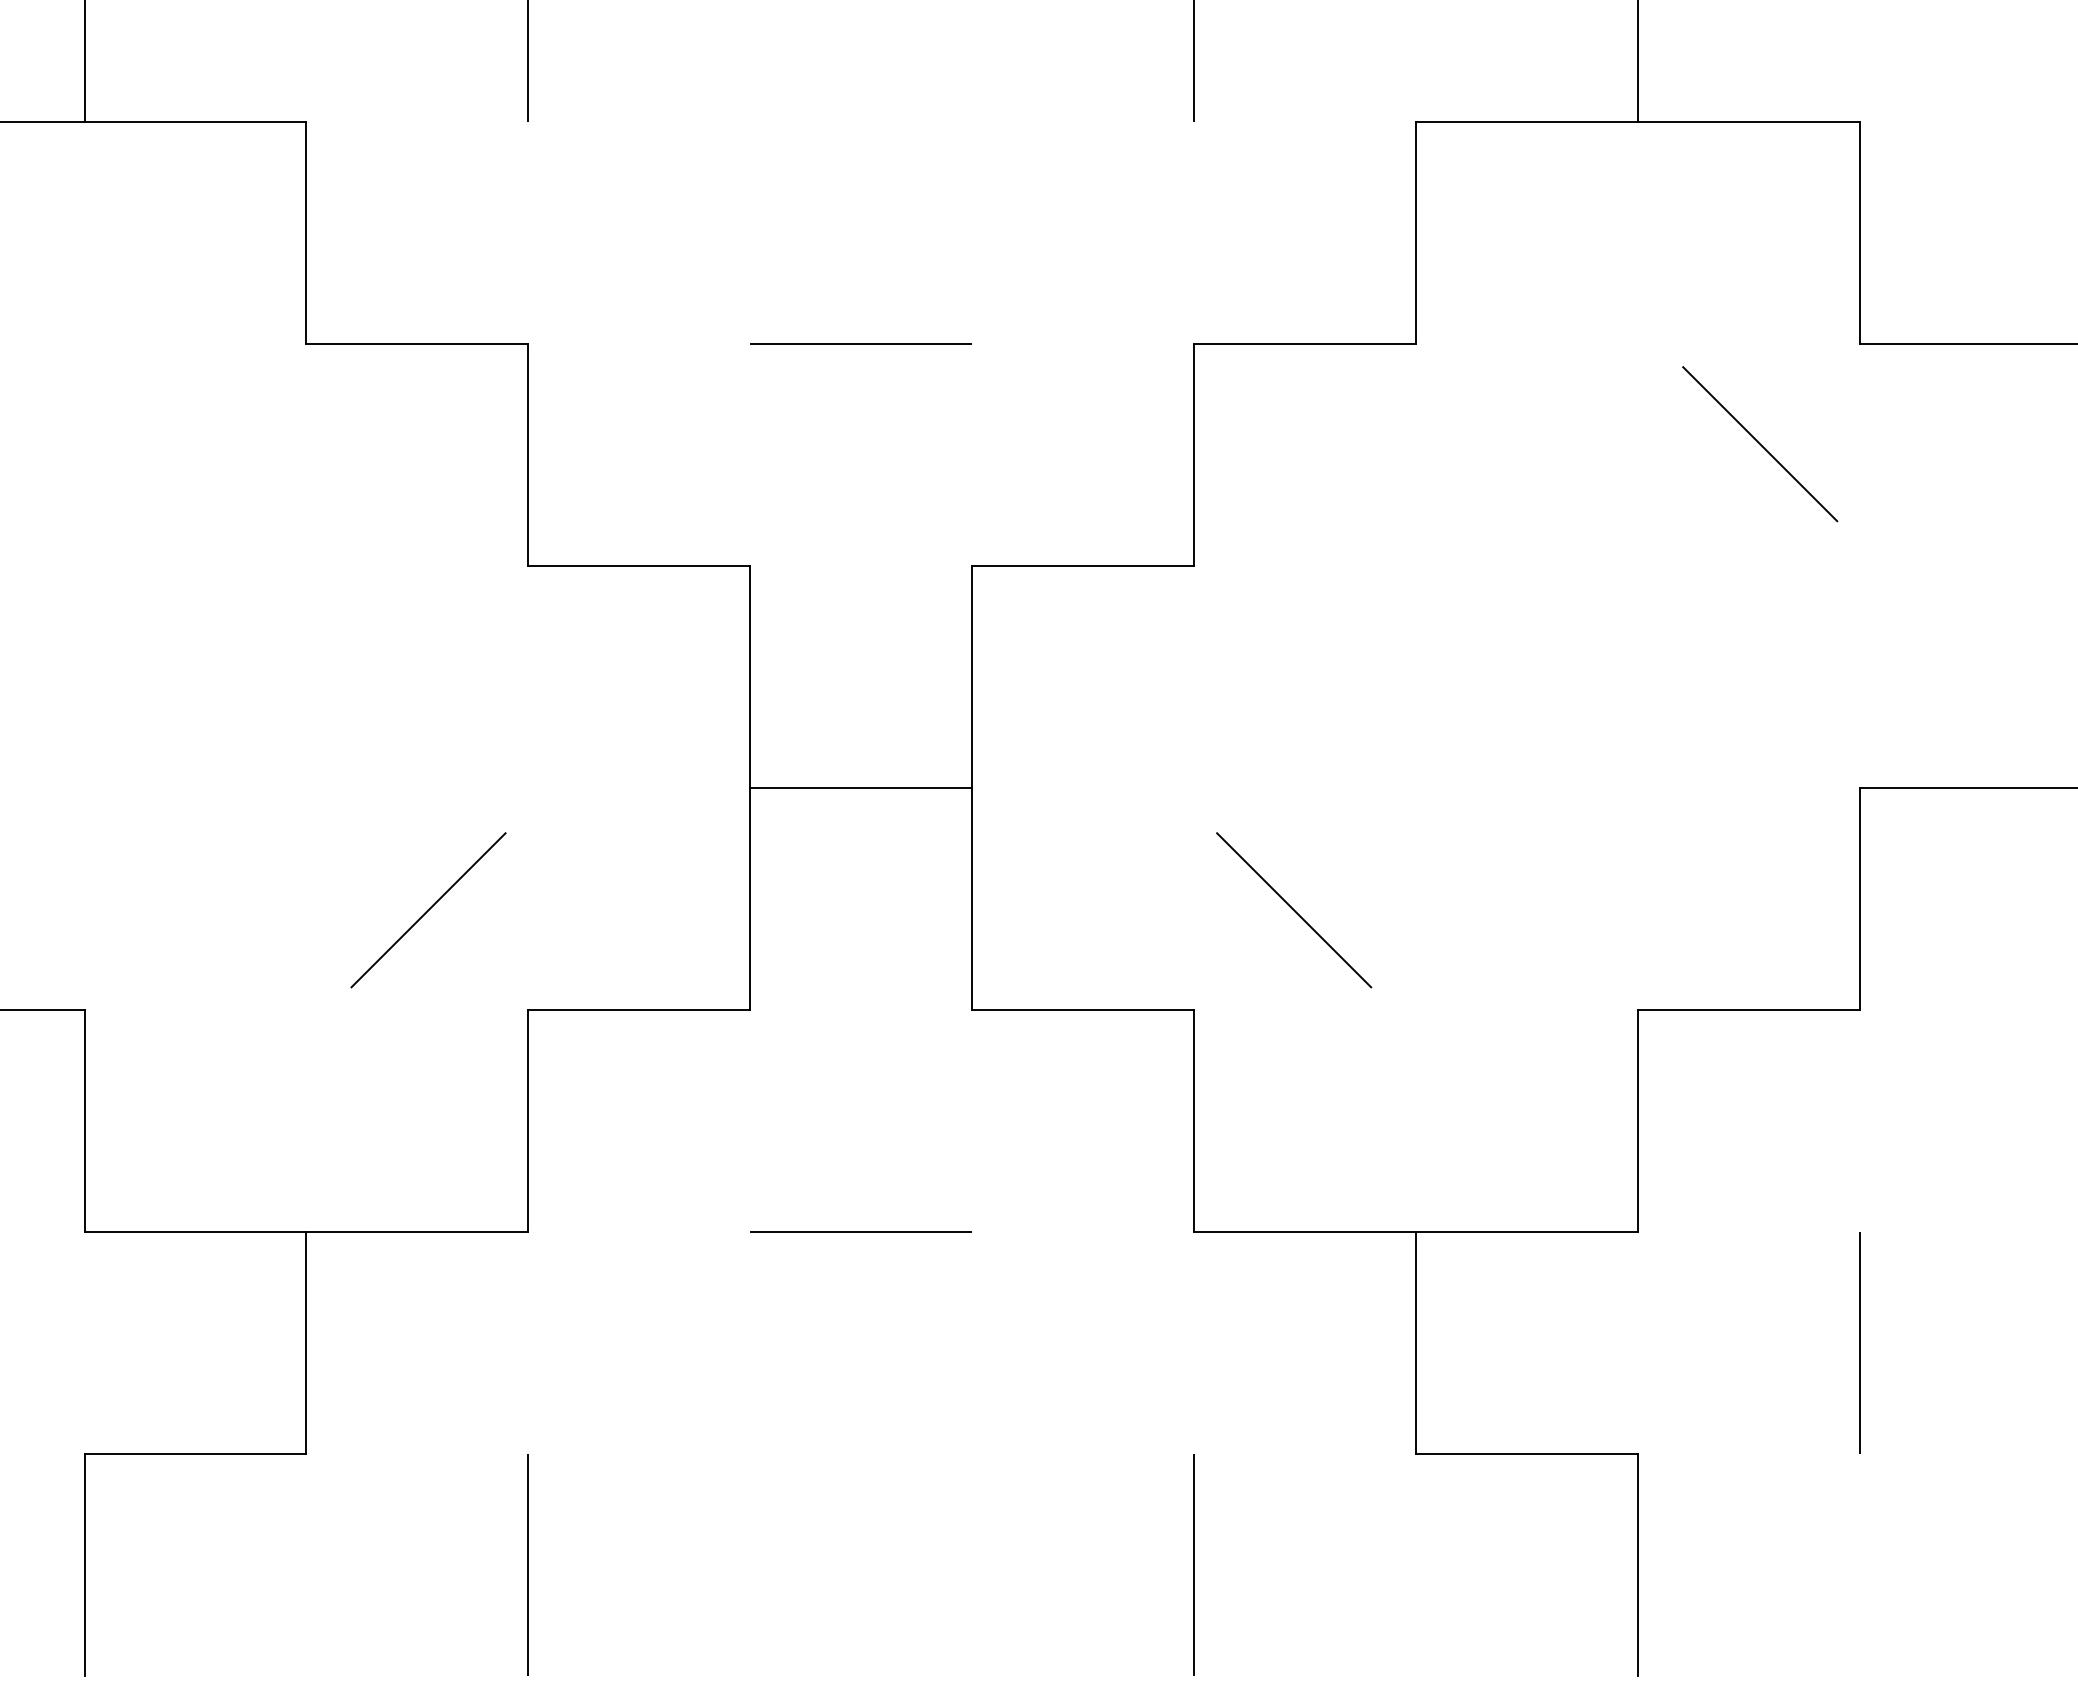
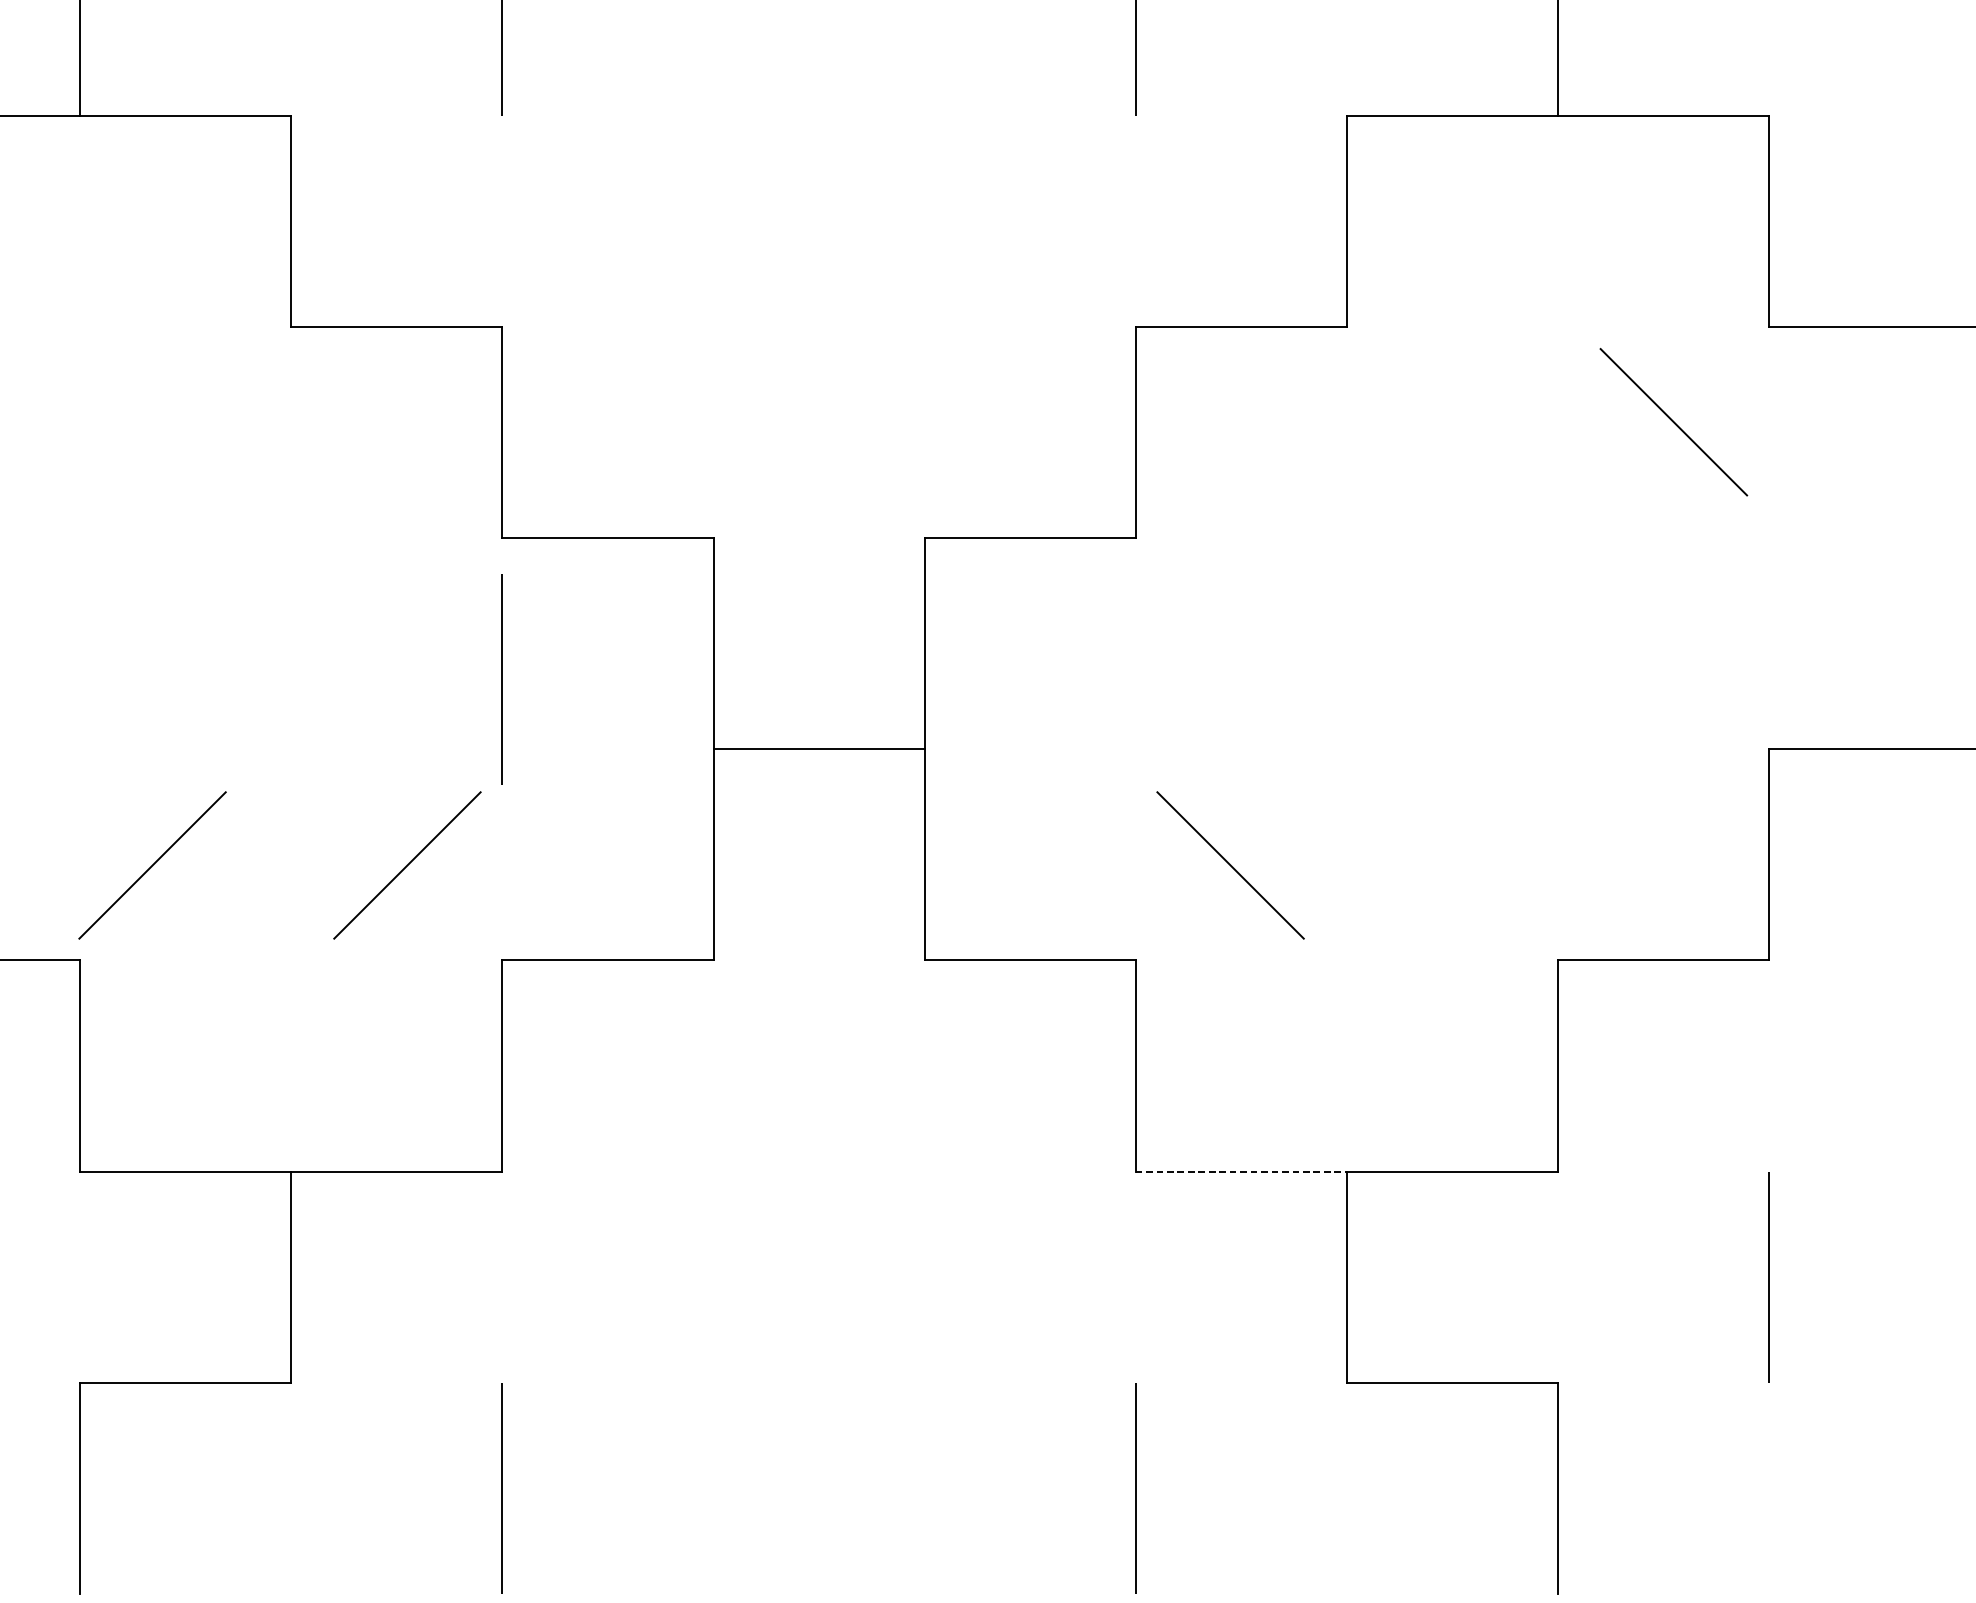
line: (860, 343) -> (818, 326), removed
line: (527, 714) -> (501, 679), added
line: (160, 910) -> (152, 865), added
line: (860, 1231) -> (818, 1170), removed
line: (1305, 1232) -> (1241, 1171), solid -> dashed

